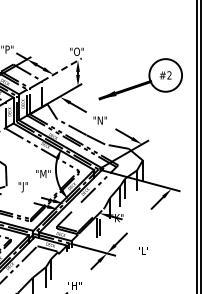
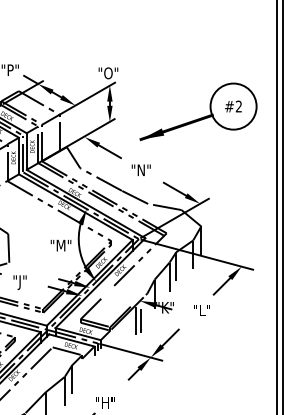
line: (62, 69) -> (88, 98), dashed -> solid
text: (22, 187) -> (18, 282), moved
text: (143, 250) -> (202, 309), moved

